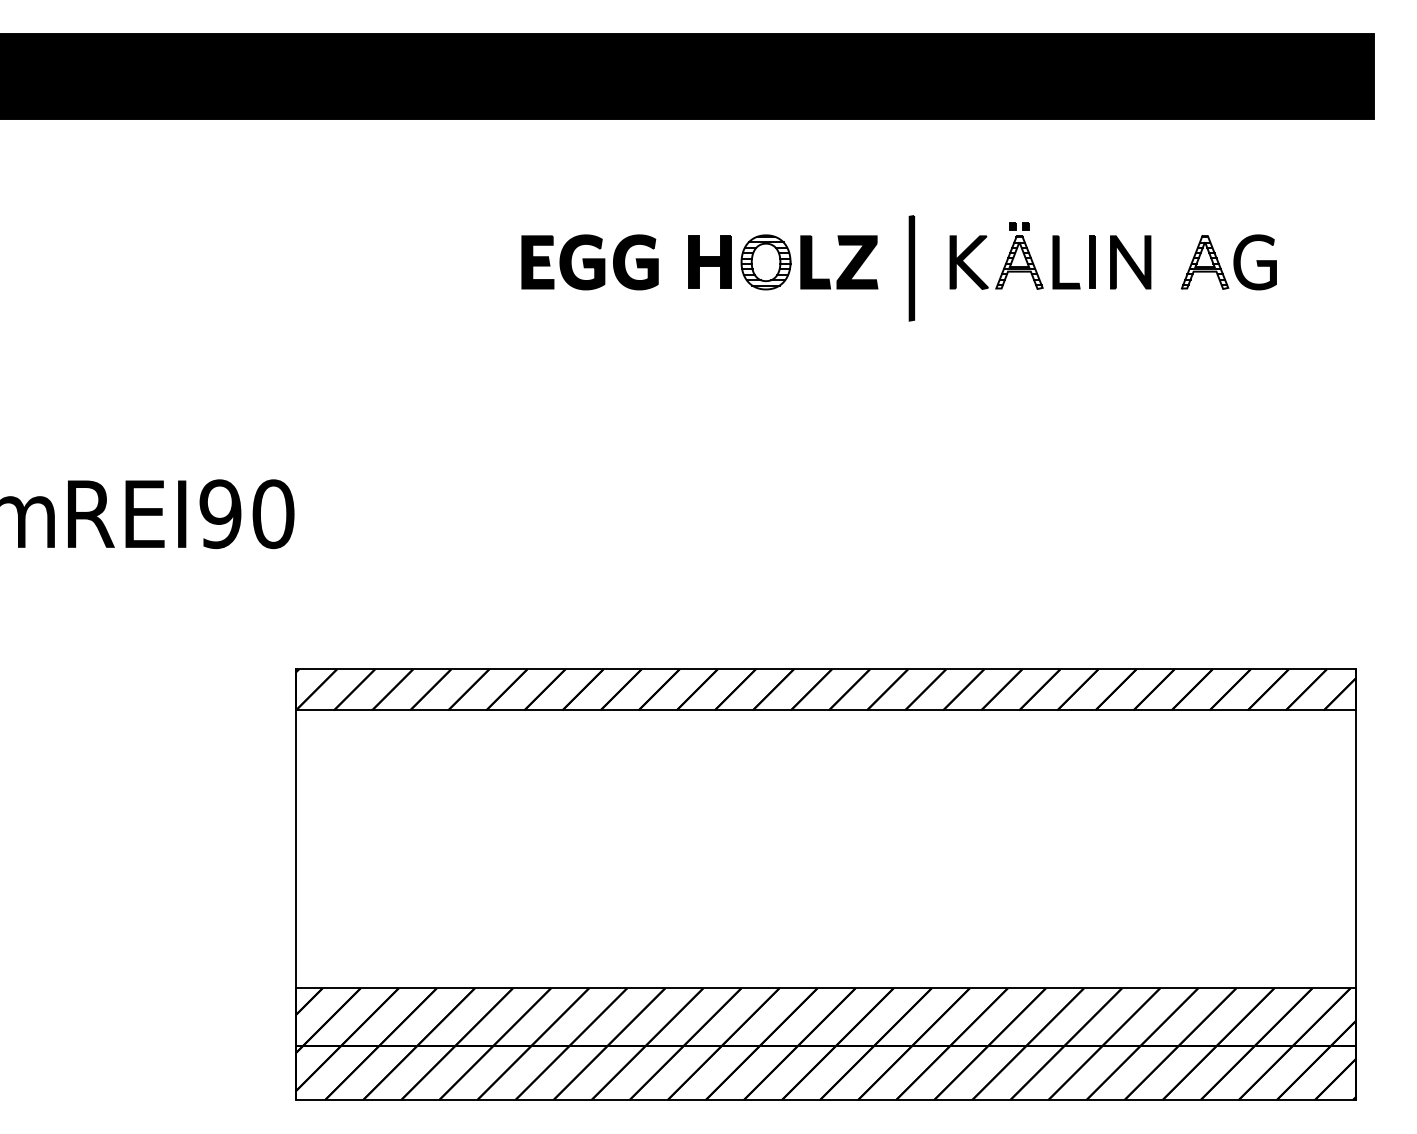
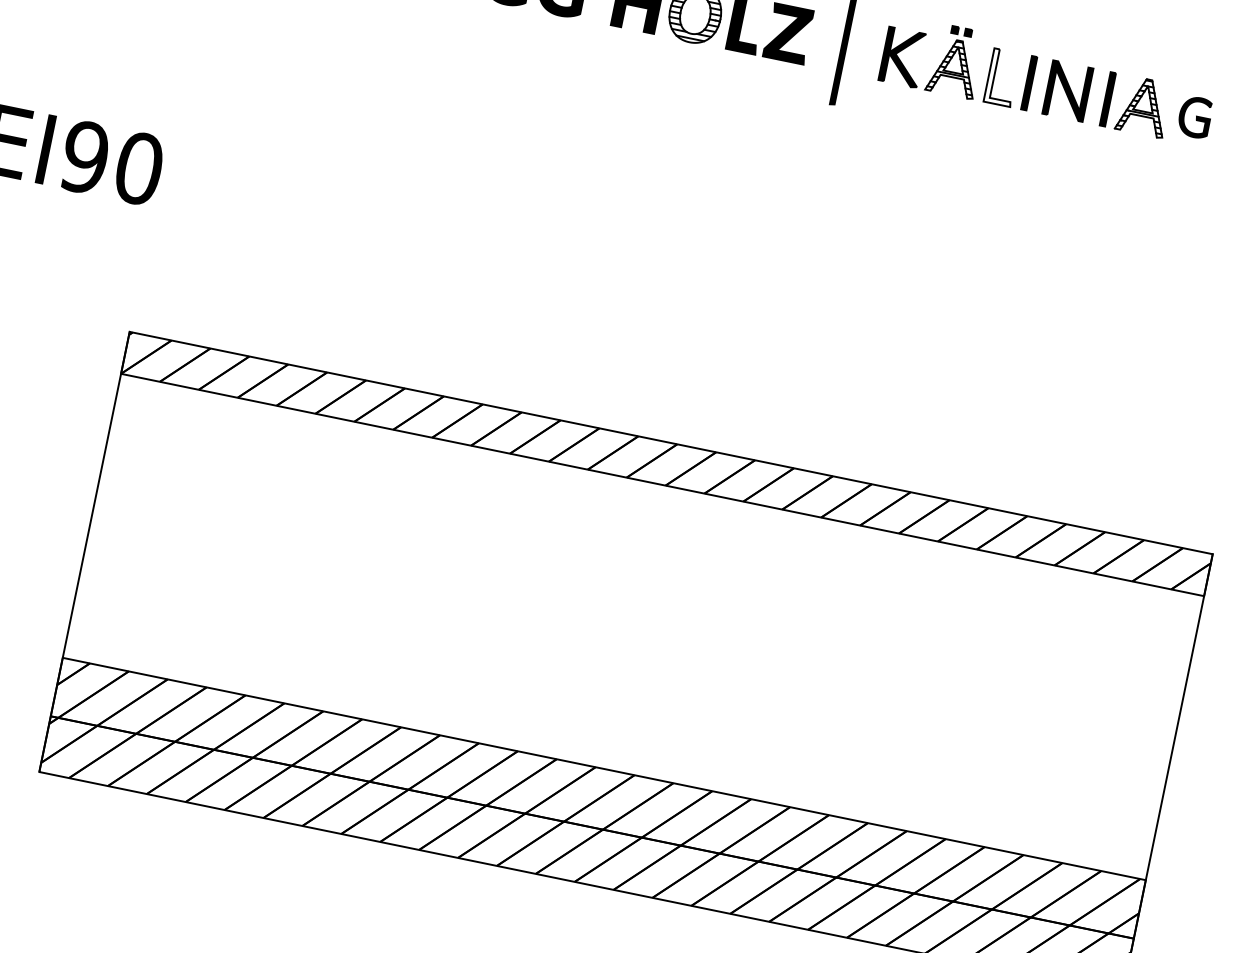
part: (1169, 261) -> (1107, 98), added
fill: (1066, 262) -> (1002, 77), removed
part: (1254, 262) -> (1194, 117), size x0.7

